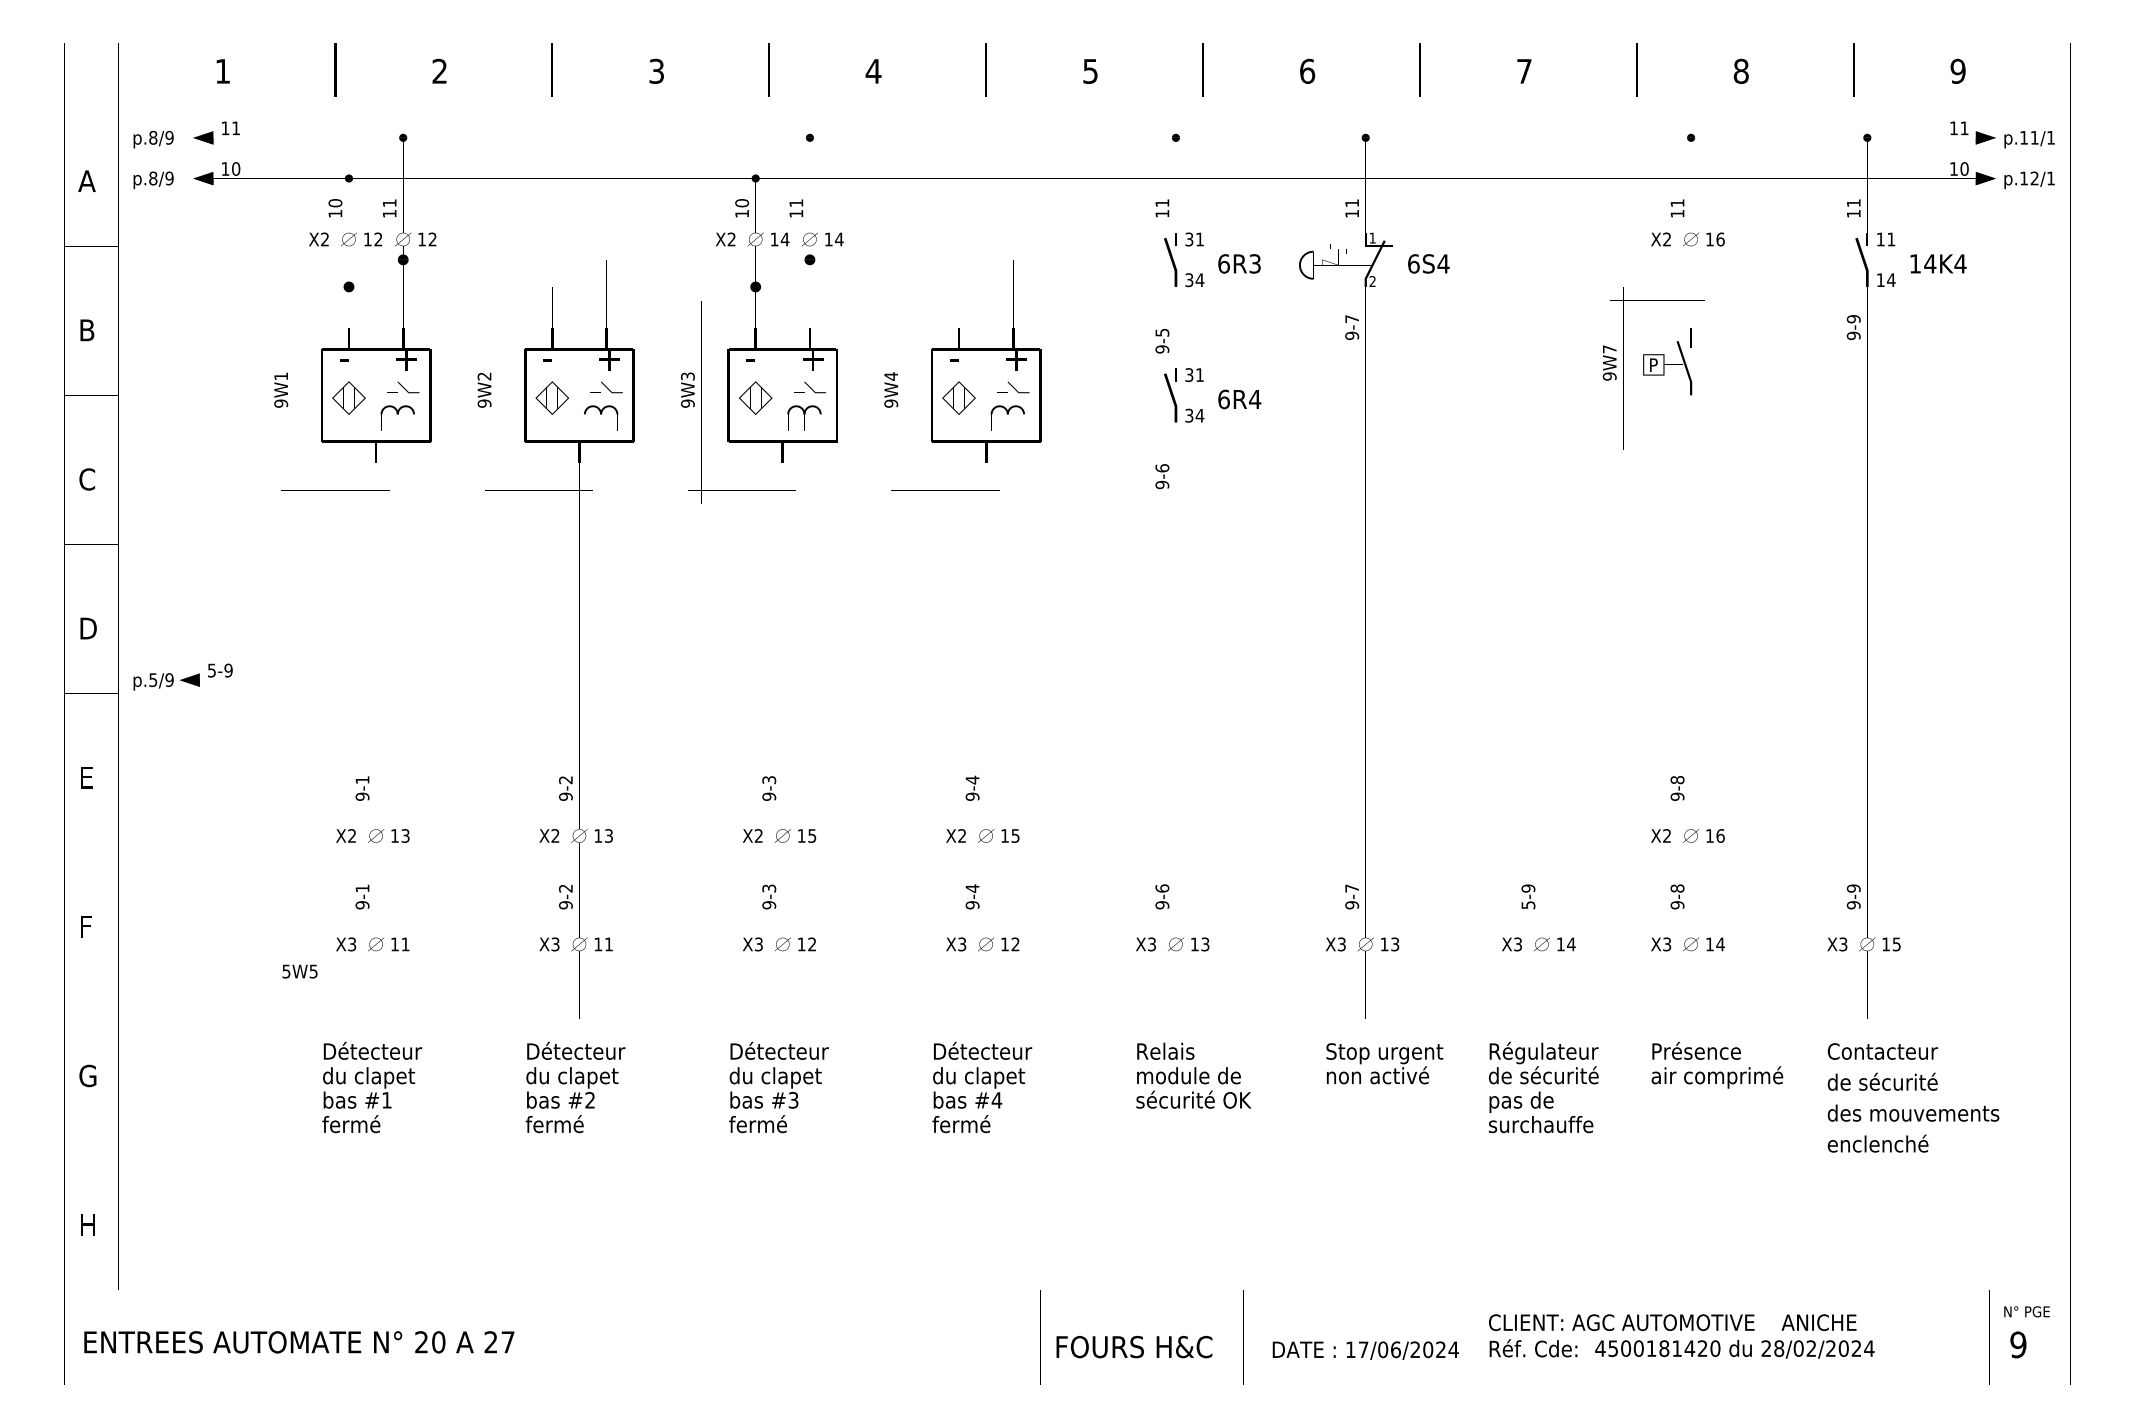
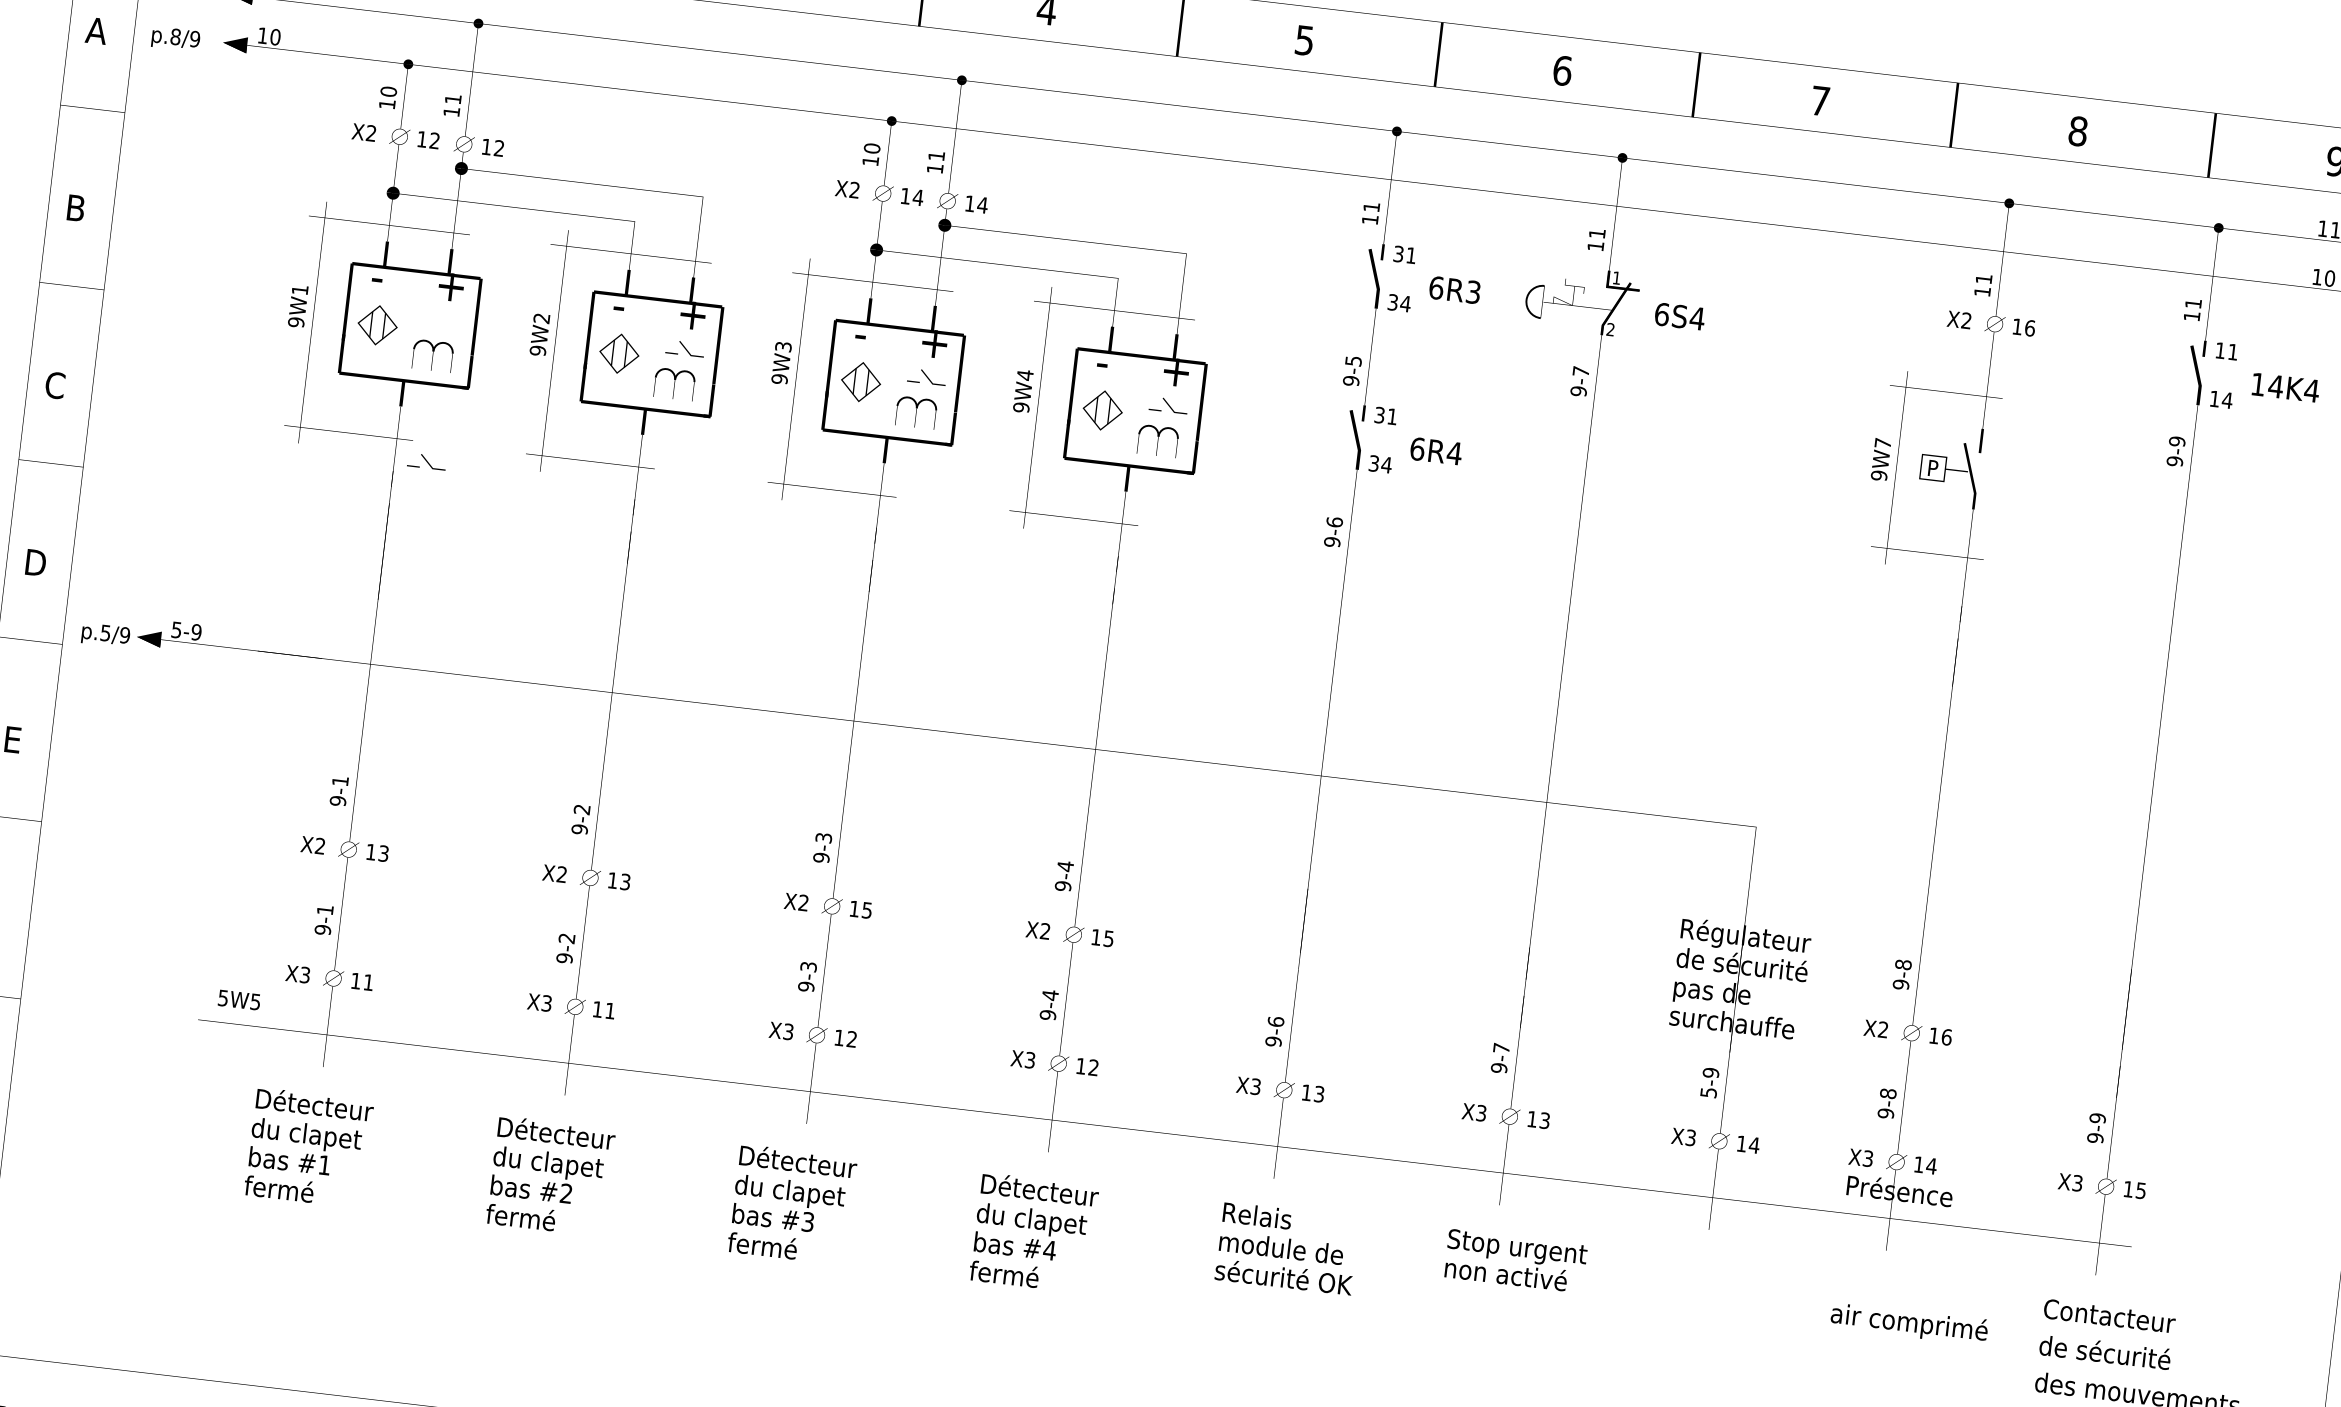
part: (403, 387) -> (427, 461), moved
text: (1696, 1050) -> (1899, 1190), moved
text: (1543, 1087) -> (1740, 978), moved

